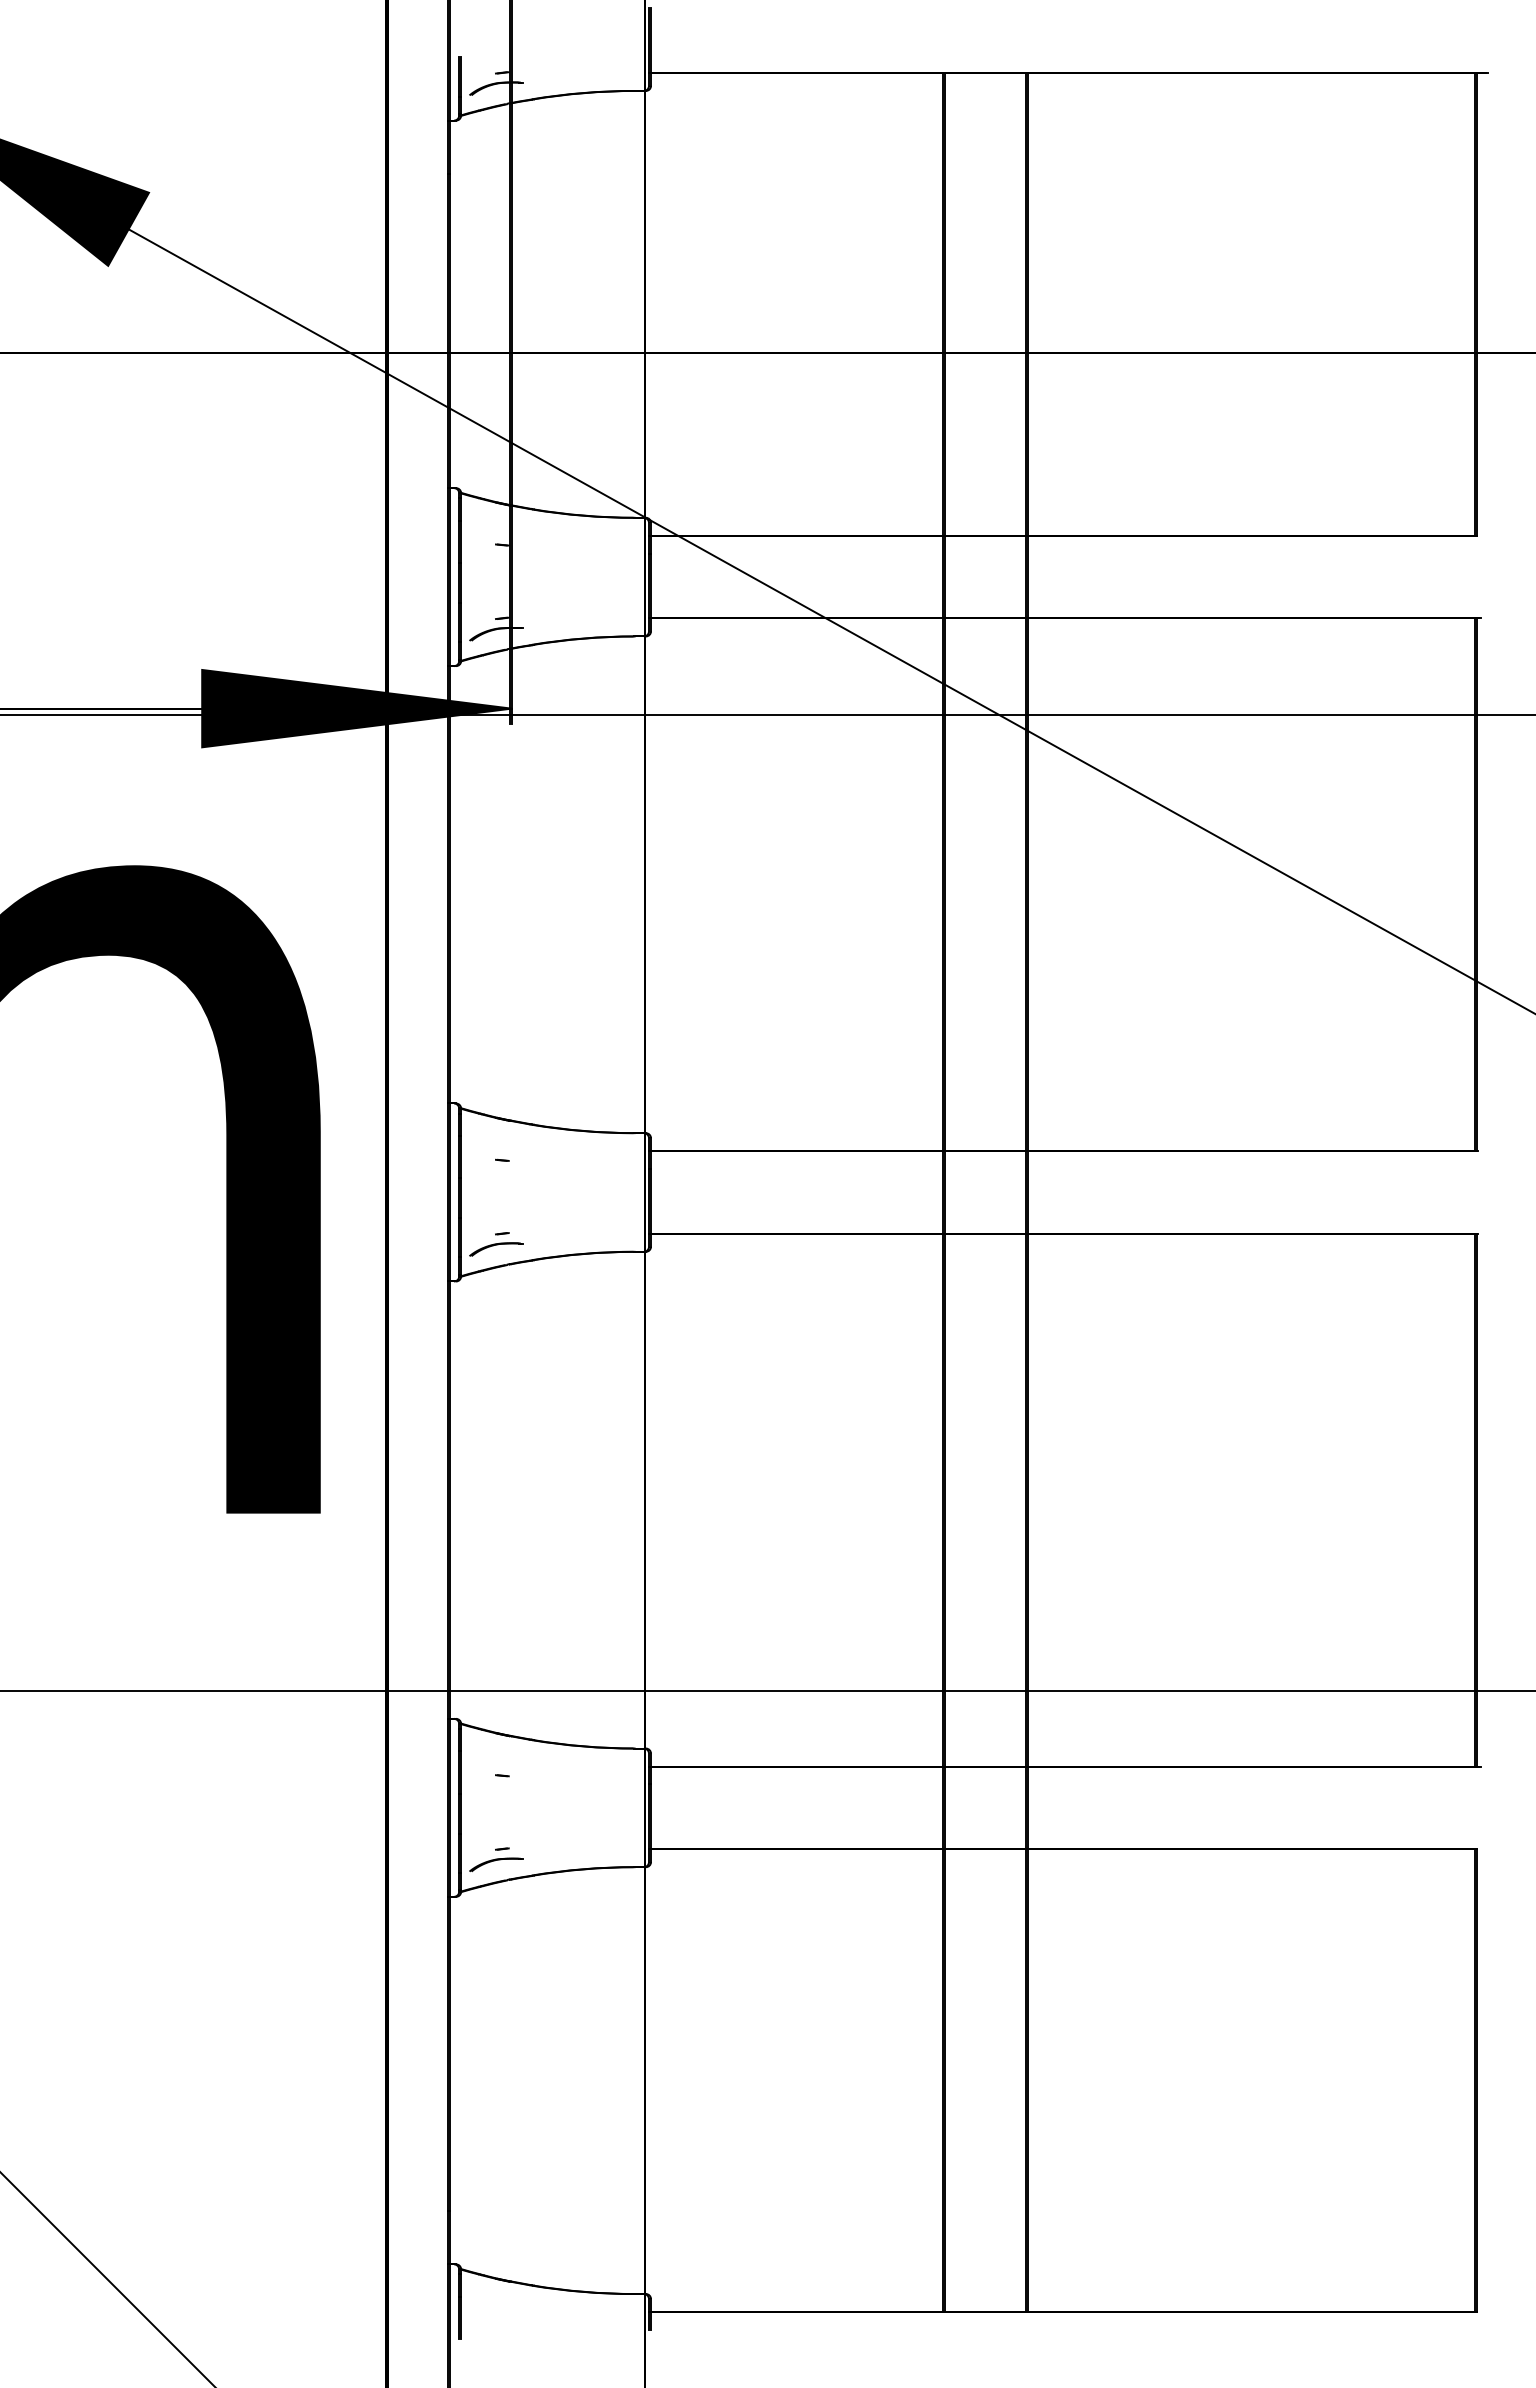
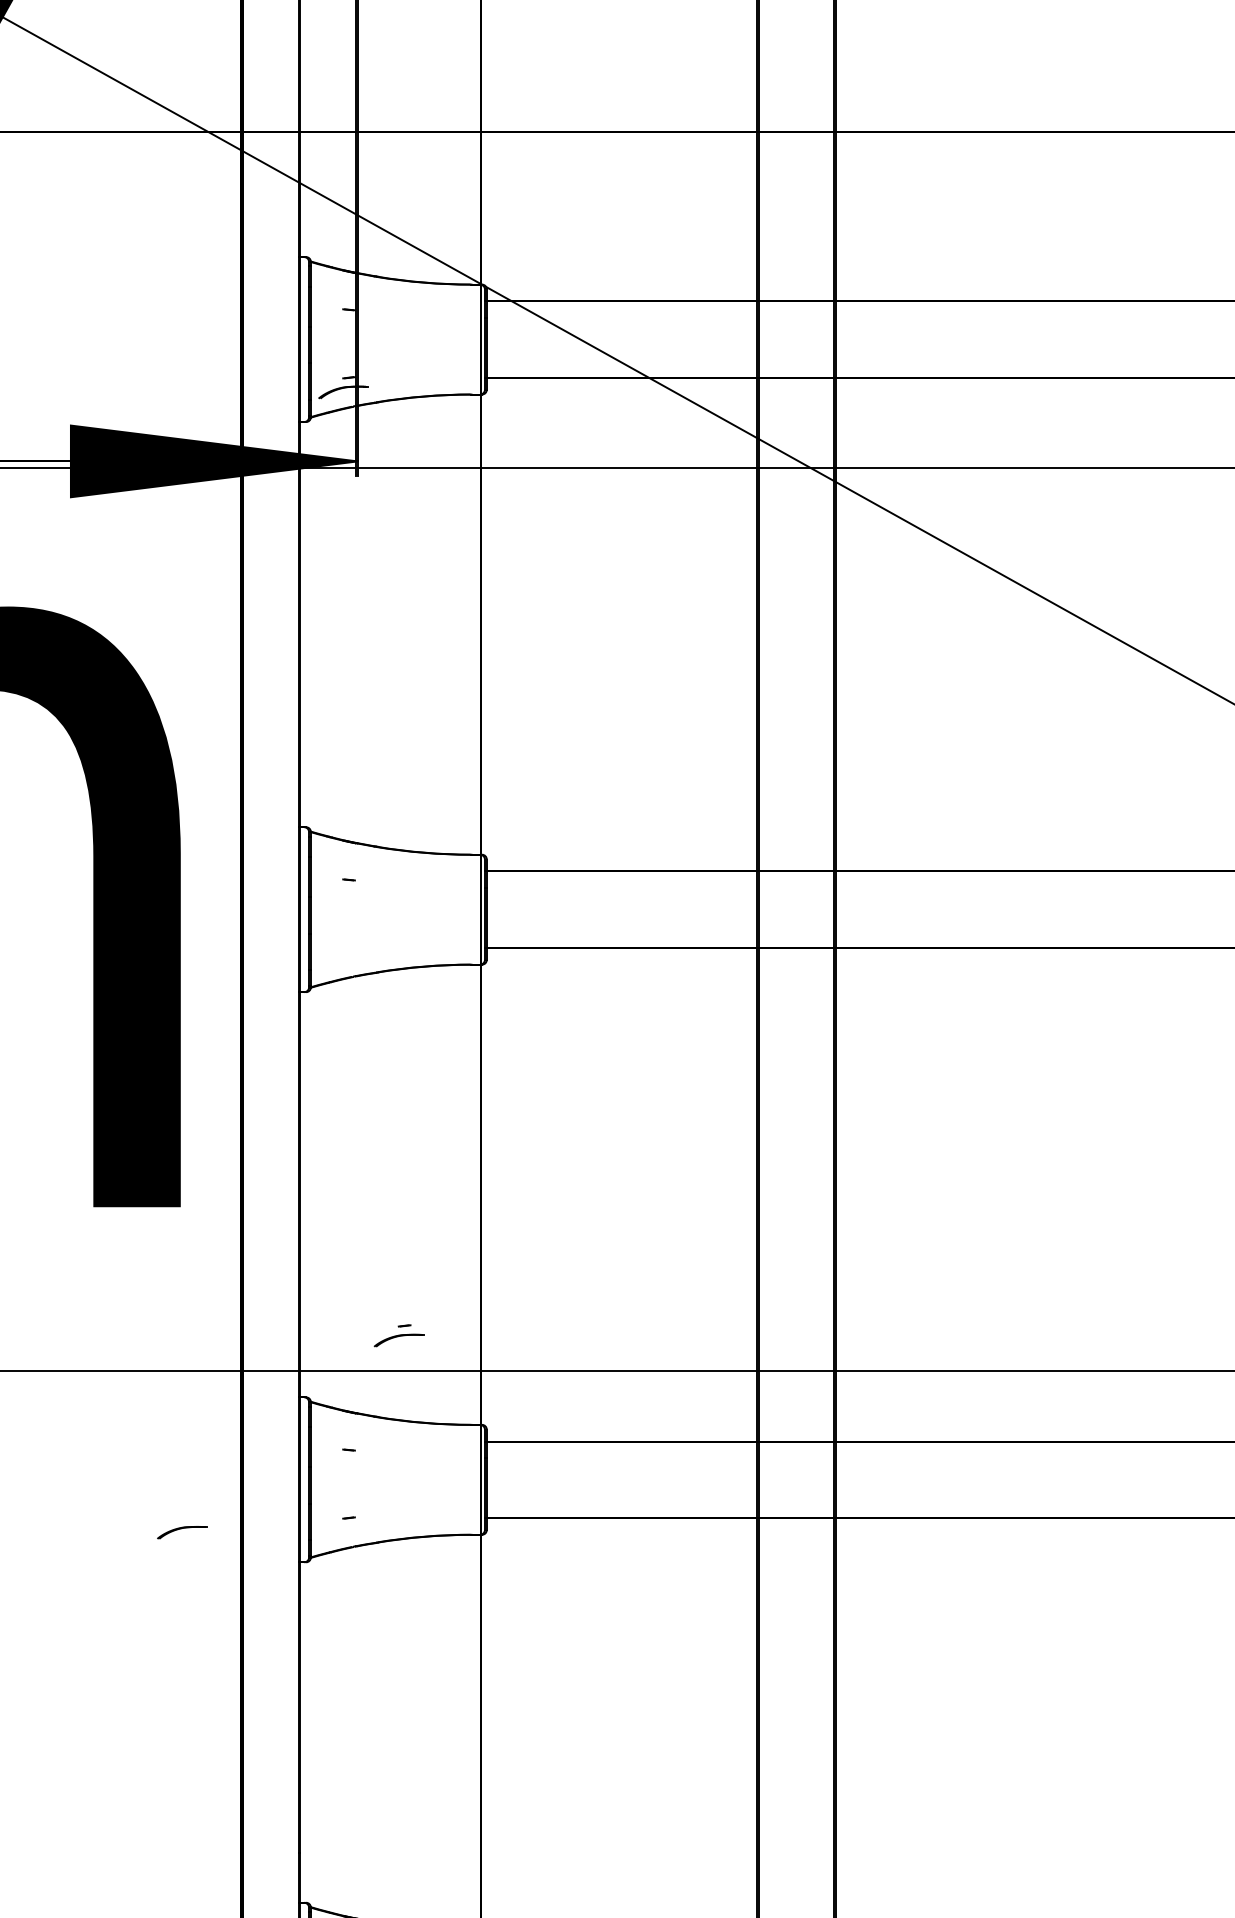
part: (496, 1244) -> (399, 1335), moved
part: (496, 1864) -> (182, 1532), moved

